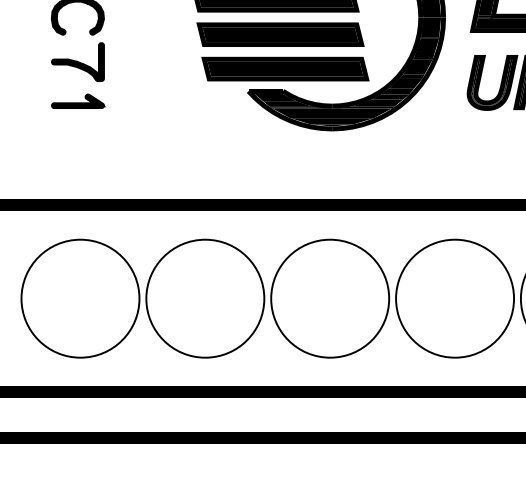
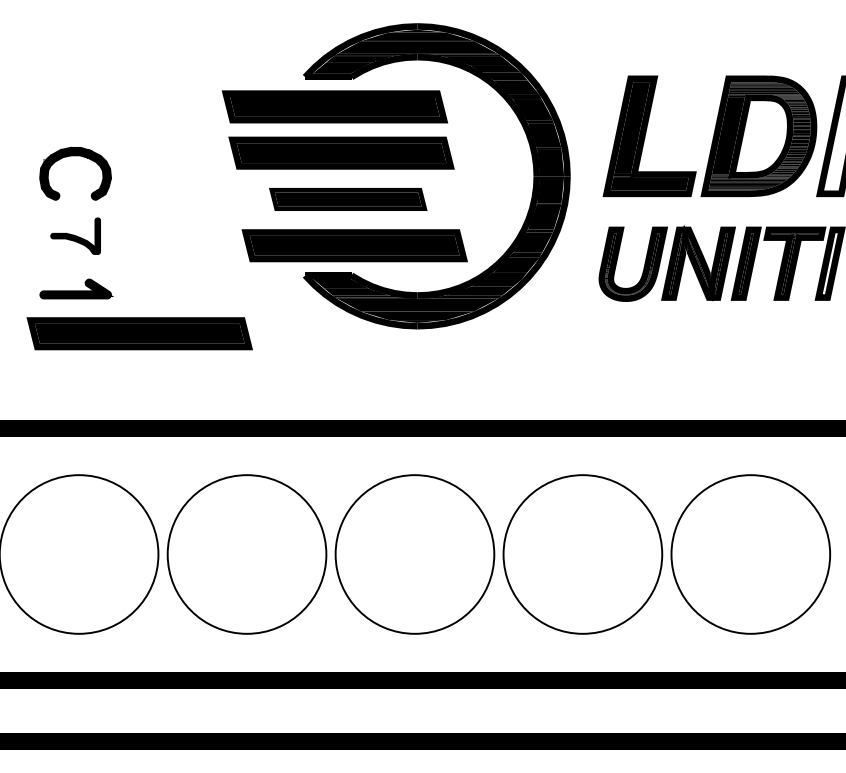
part: (280, 34) -> (348, 199), size x0.7
part: (77, 61) -> (75, 235), size x0.7
part: (125, 134) -> (139, 333), added

